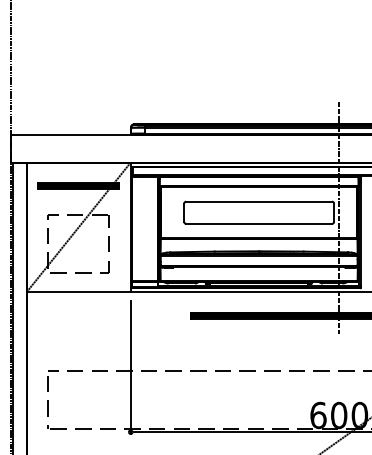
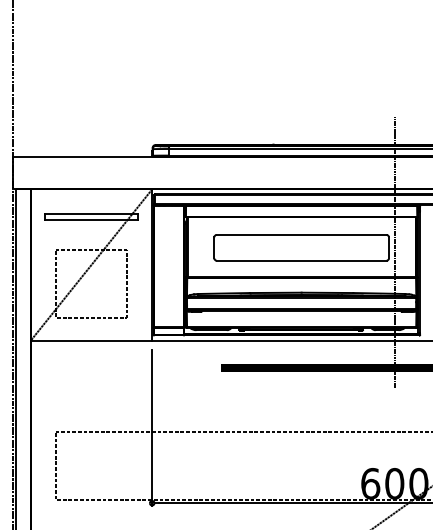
hatch: (78, 185) -> (91, 216), removed

